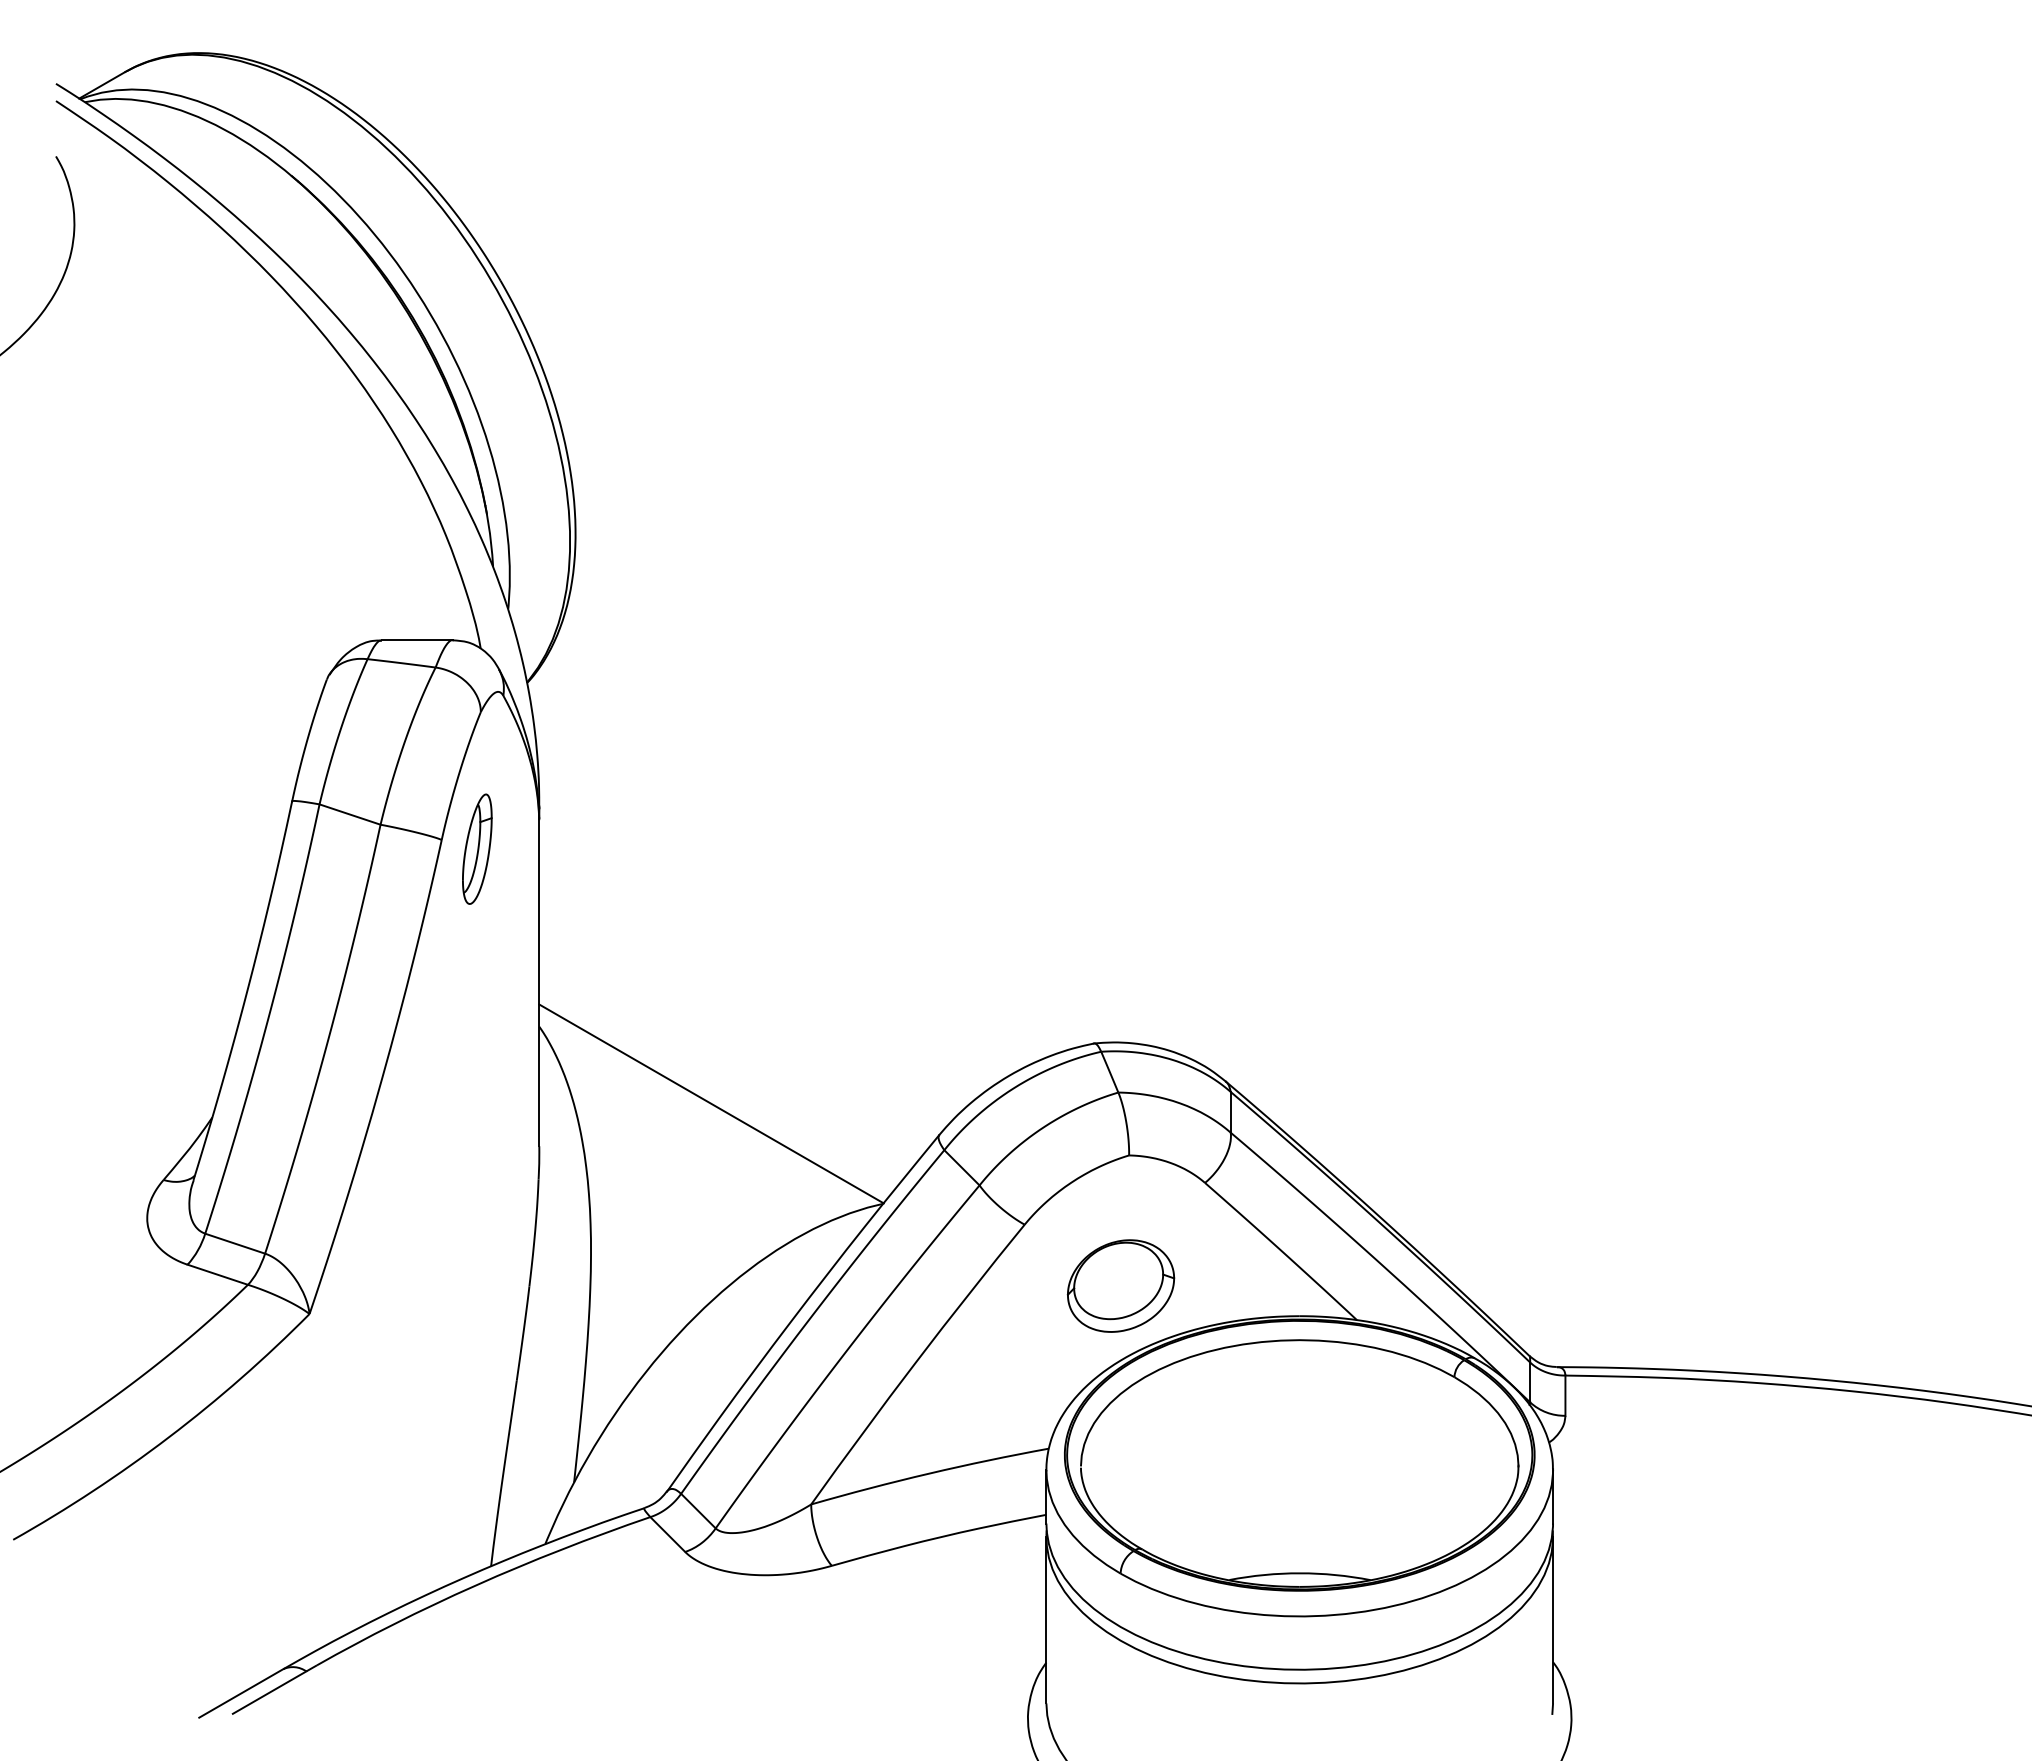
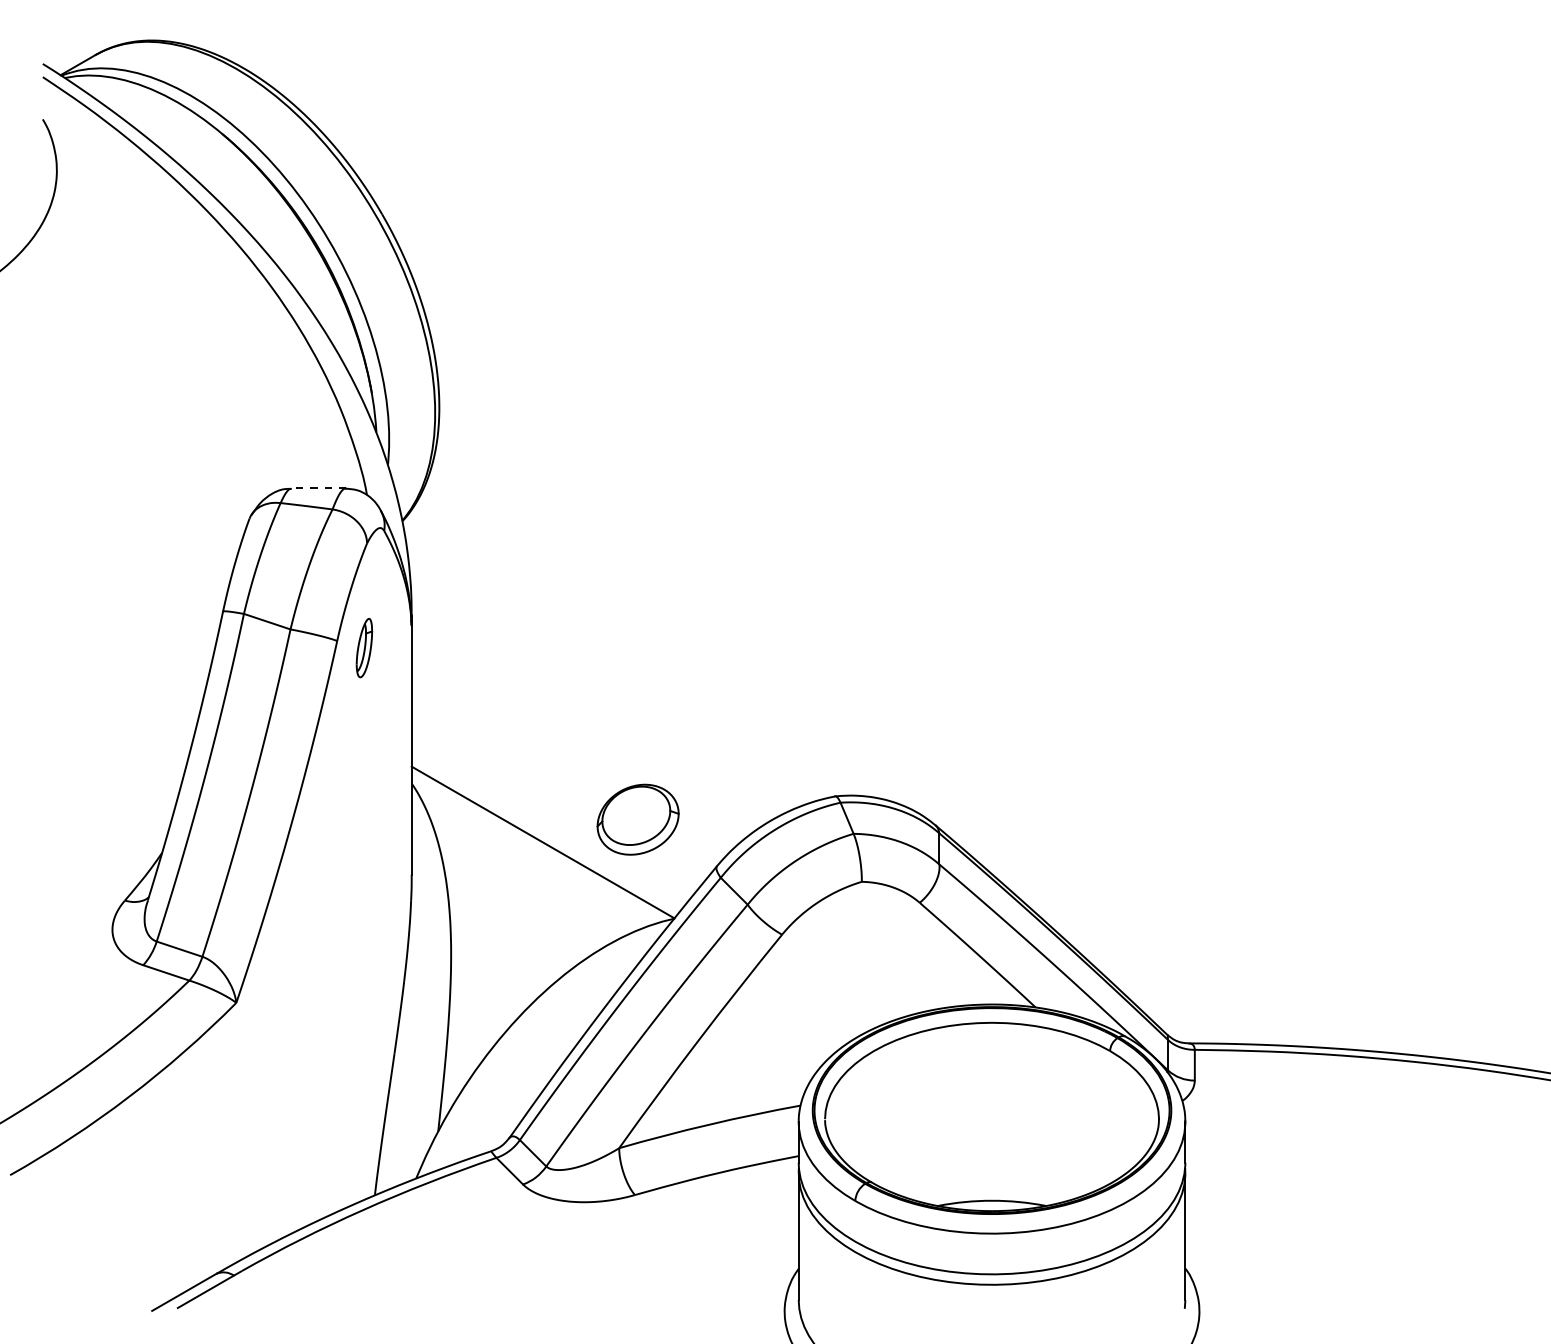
line: (416, 640) -> (317, 488), solid -> dashed
part: (477, 848) -> (364, 647), size x0.7
part: (1120, 1285) -> (637, 819), moved

